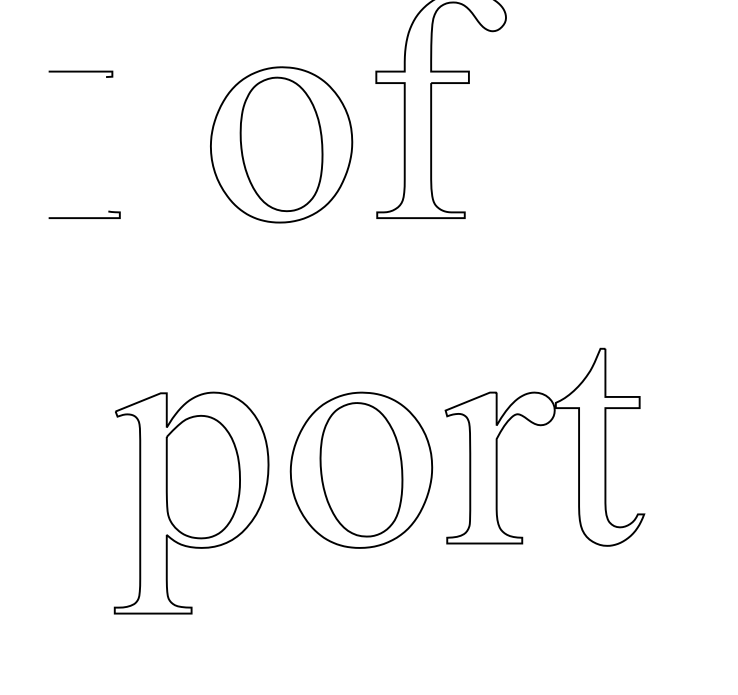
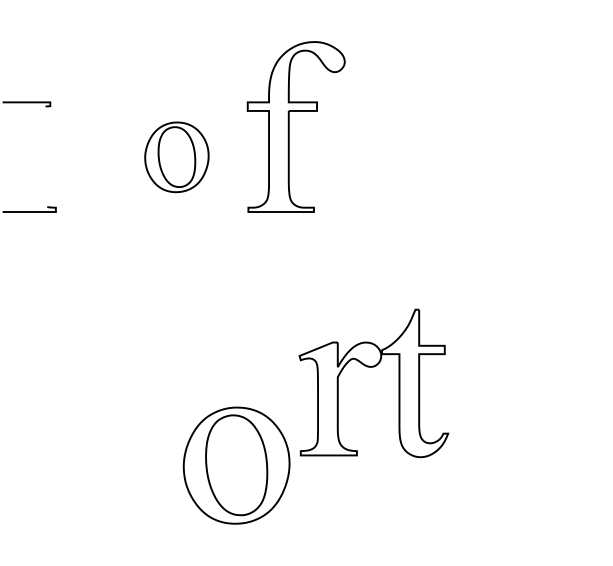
part: (281, 145) -> (176, 157), size x0.6
part: (361, 470) -> (236, 465), moved
part: (191, 502) -> (109, 424), removed

